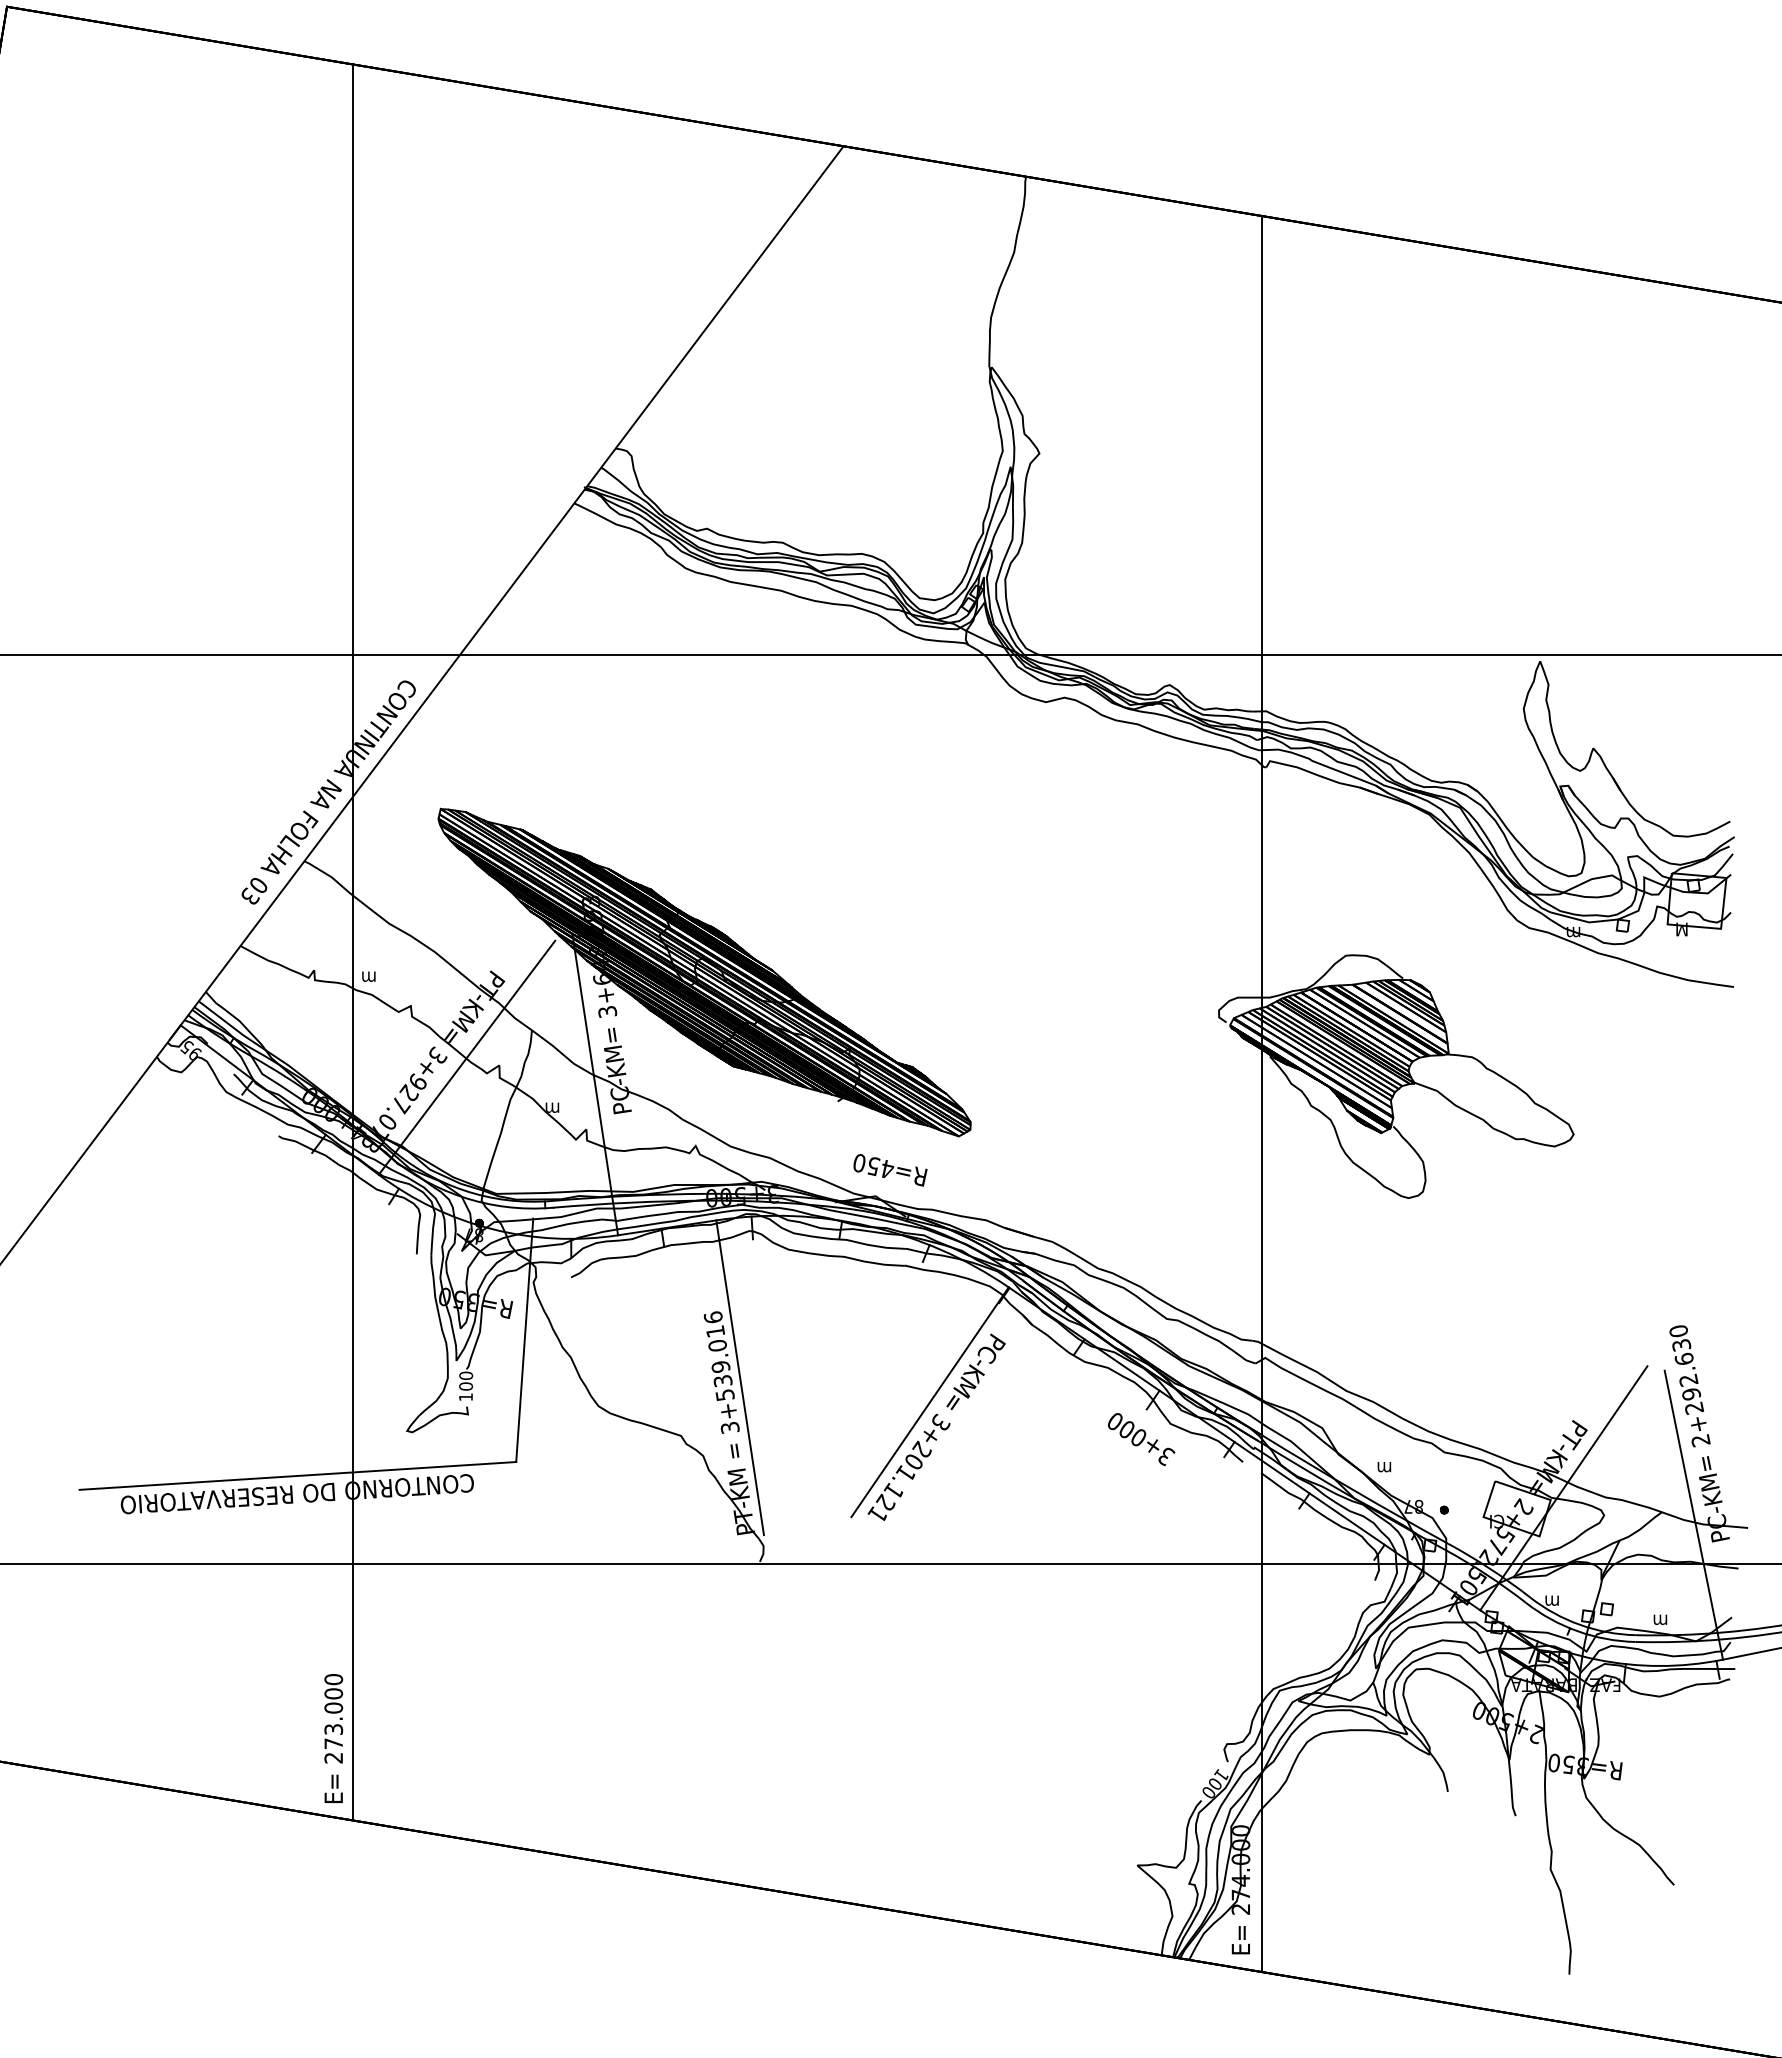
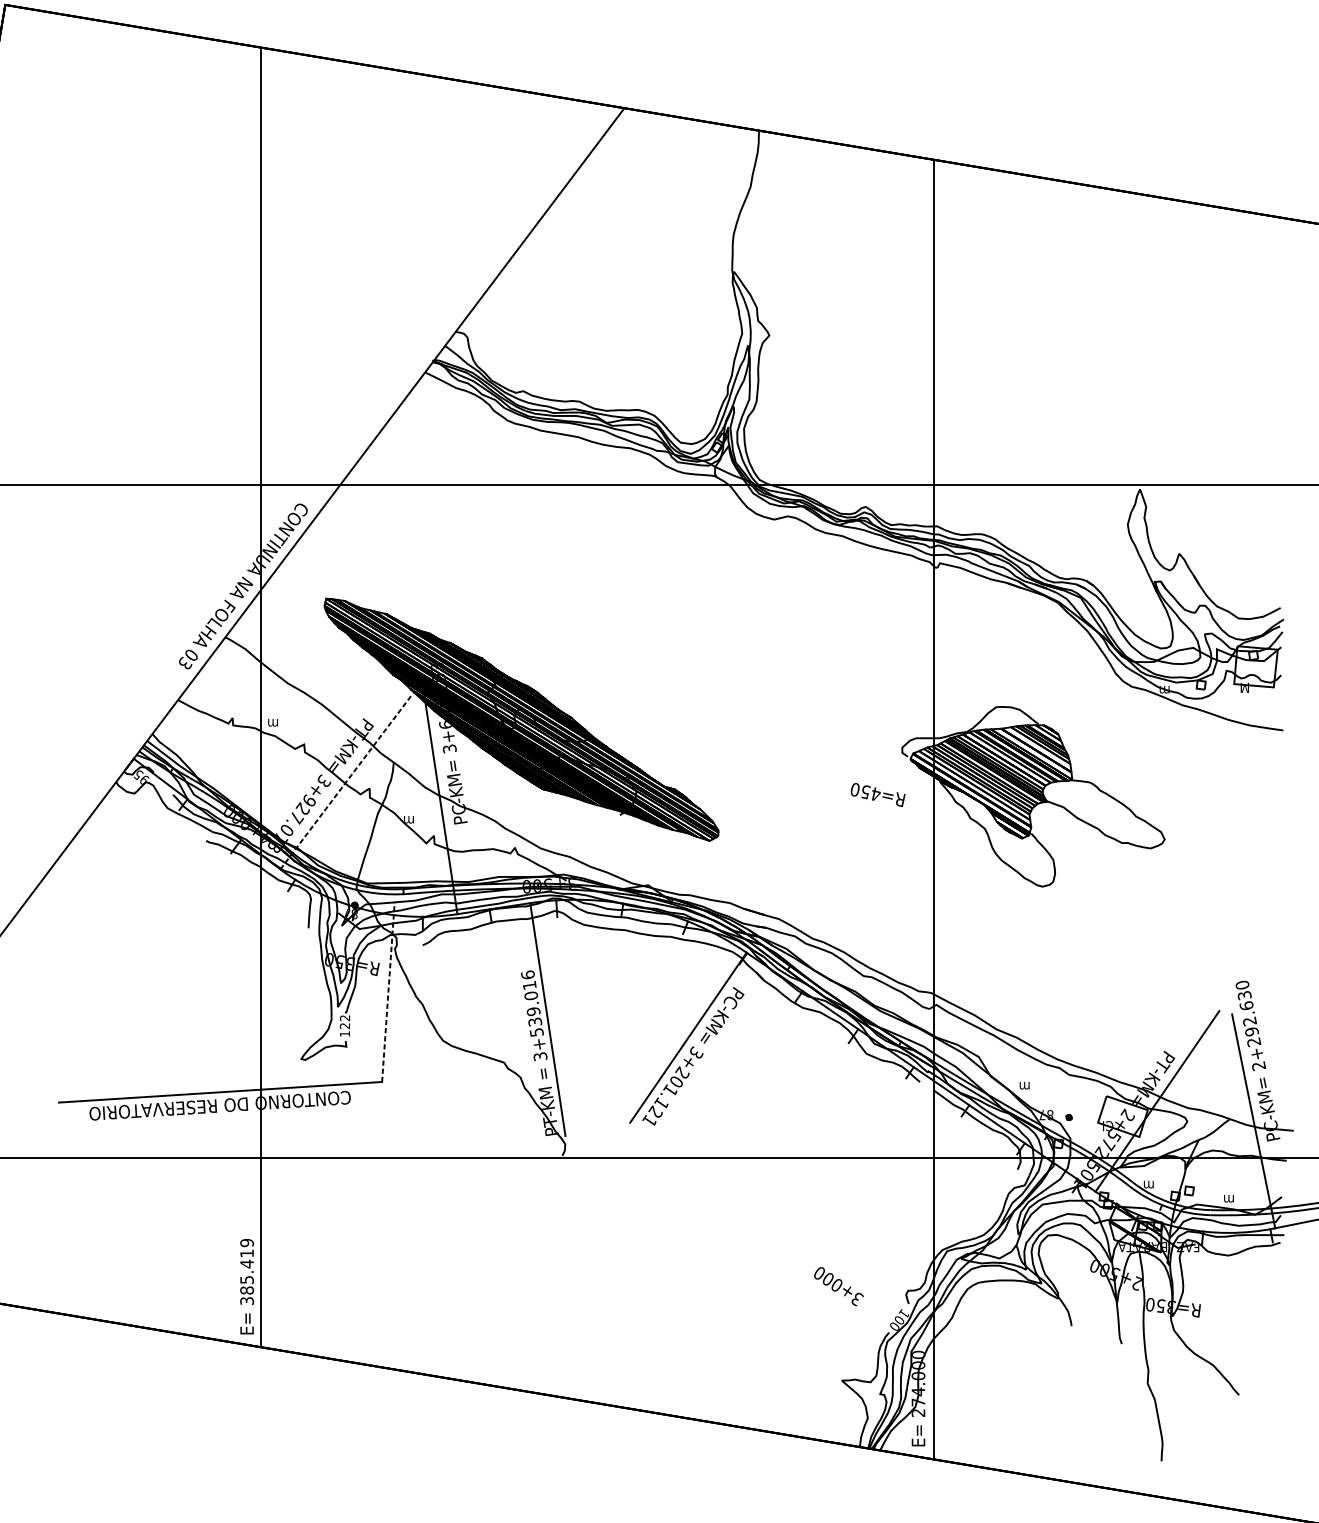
line: (467, 1057) -> (346, 782), solid -> dashed
text: (890, 1170) -> (878, 795), moved
line: (524, 1339) -> (388, 991), solid -> dashed
text: (466, 1380) -> (345, 1021), 100 -> 122
text: (1141, 1439) -> (838, 1286), moved
text: (333, 1718) -> (246, 1271), 273.000 -> 385.419

